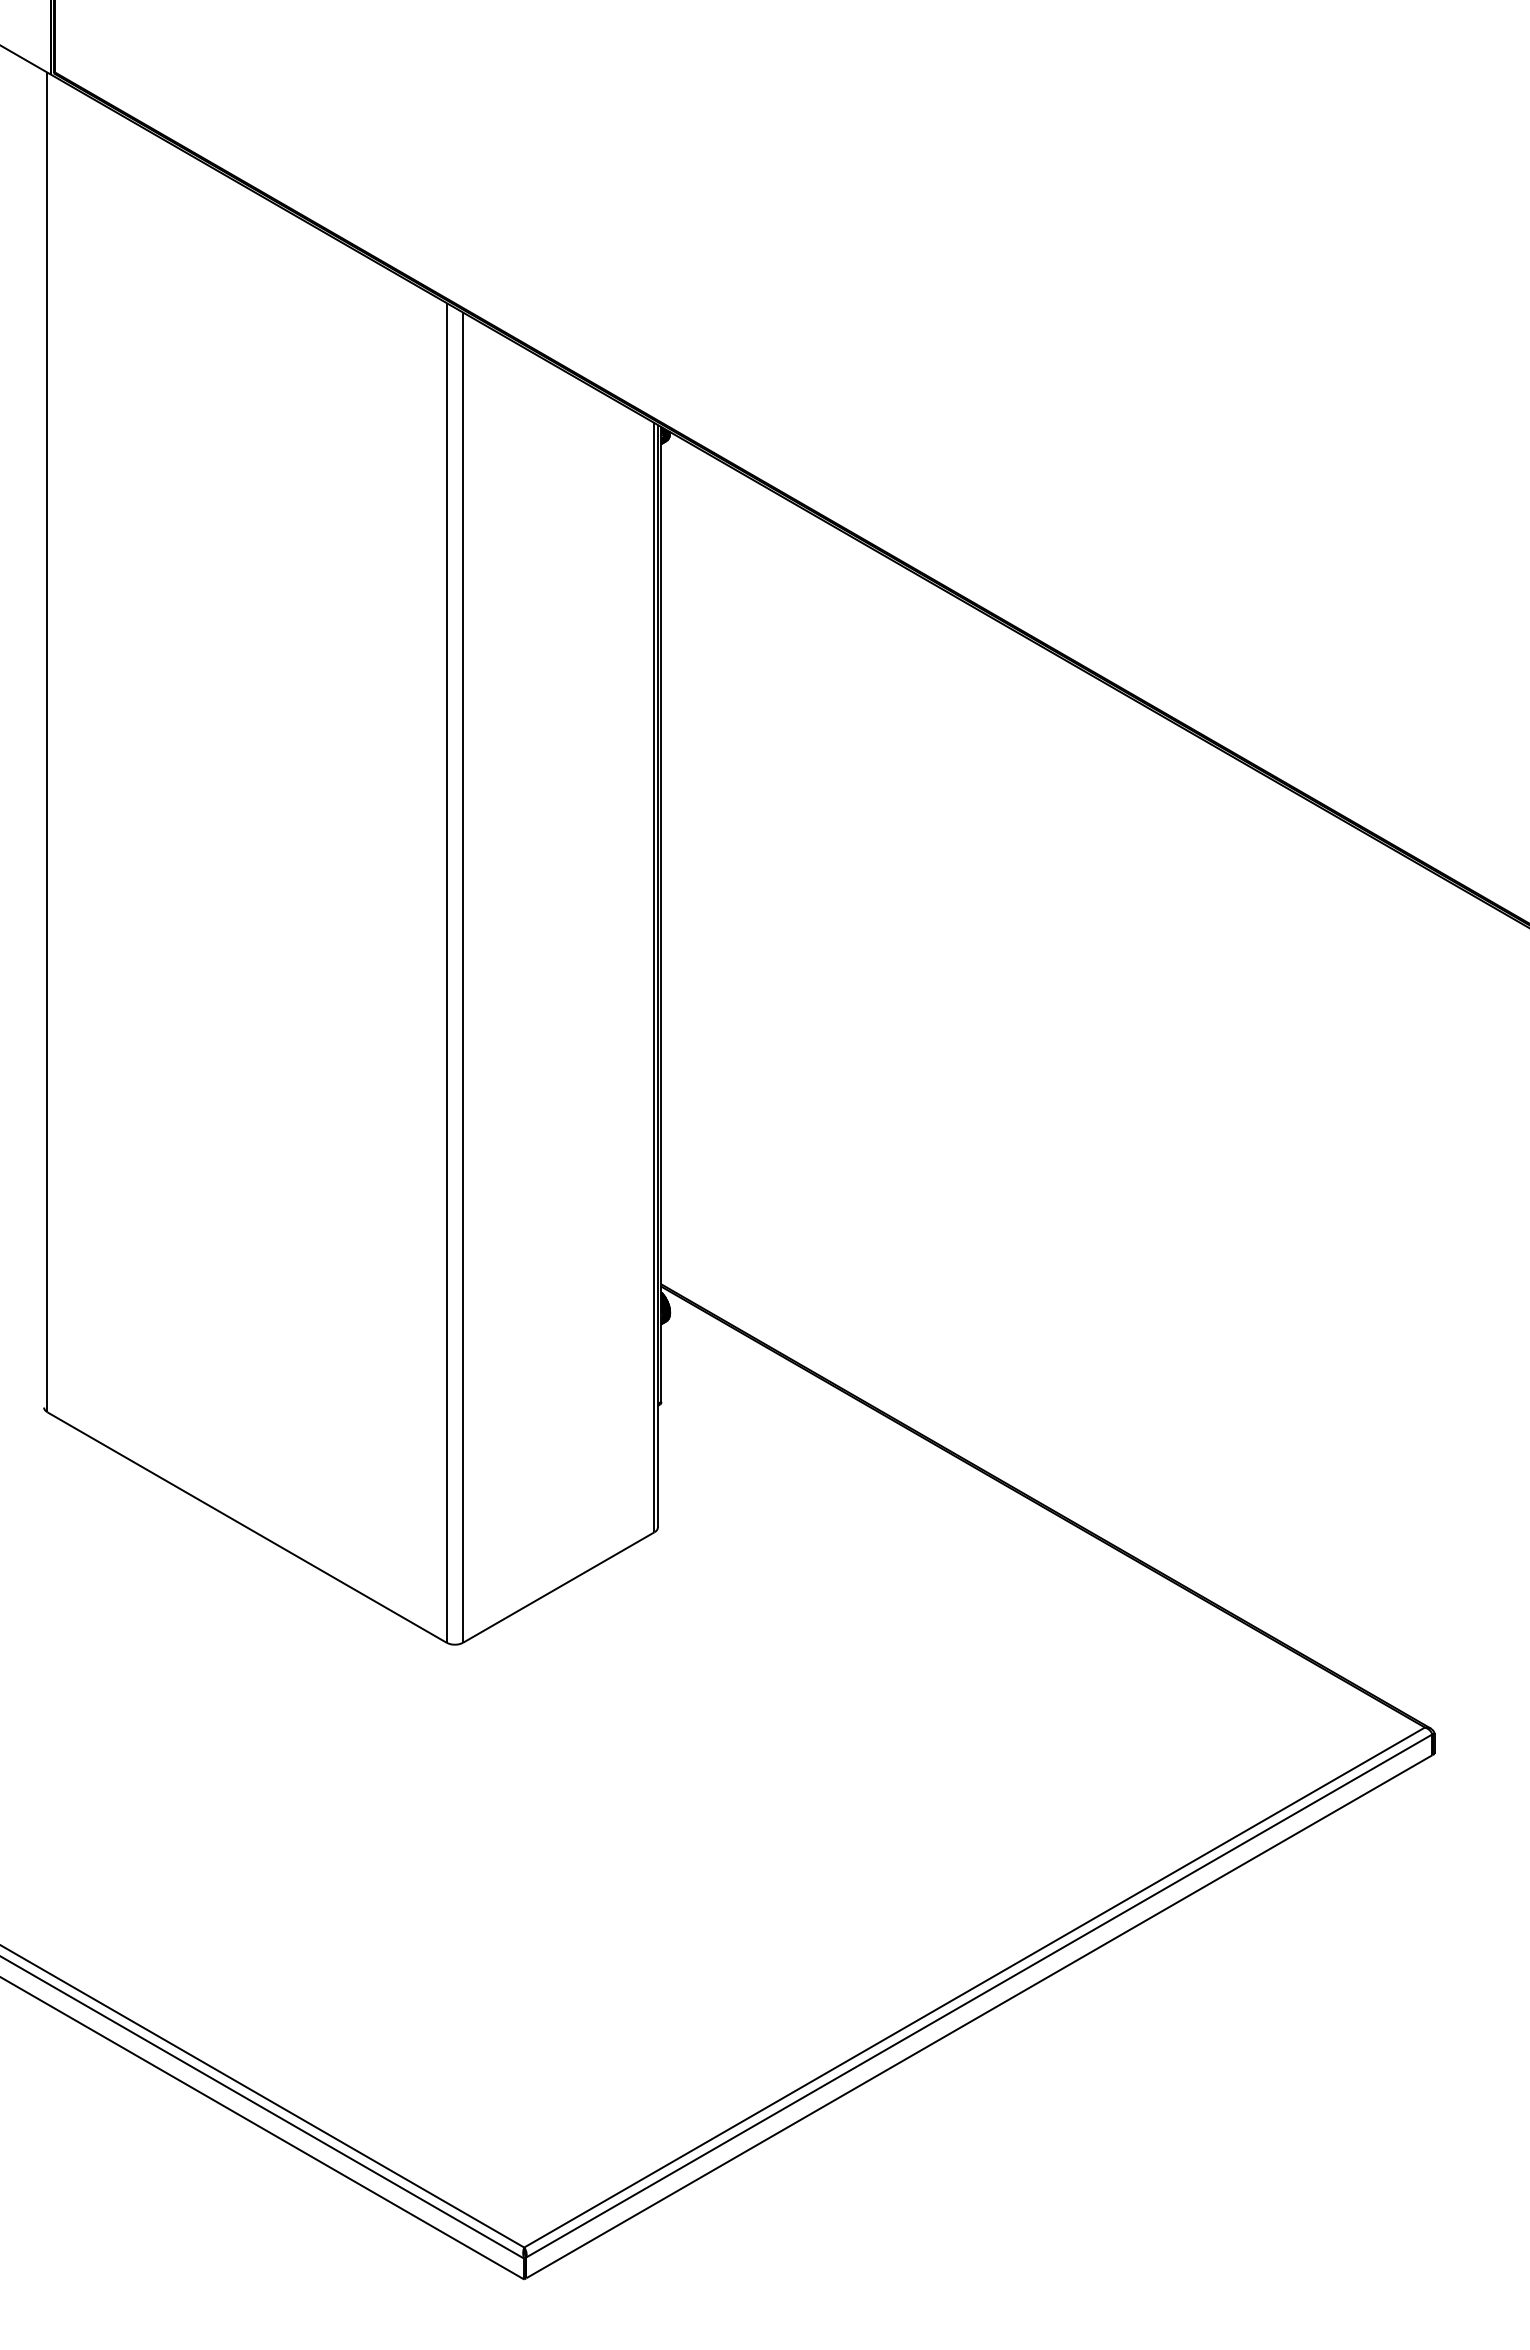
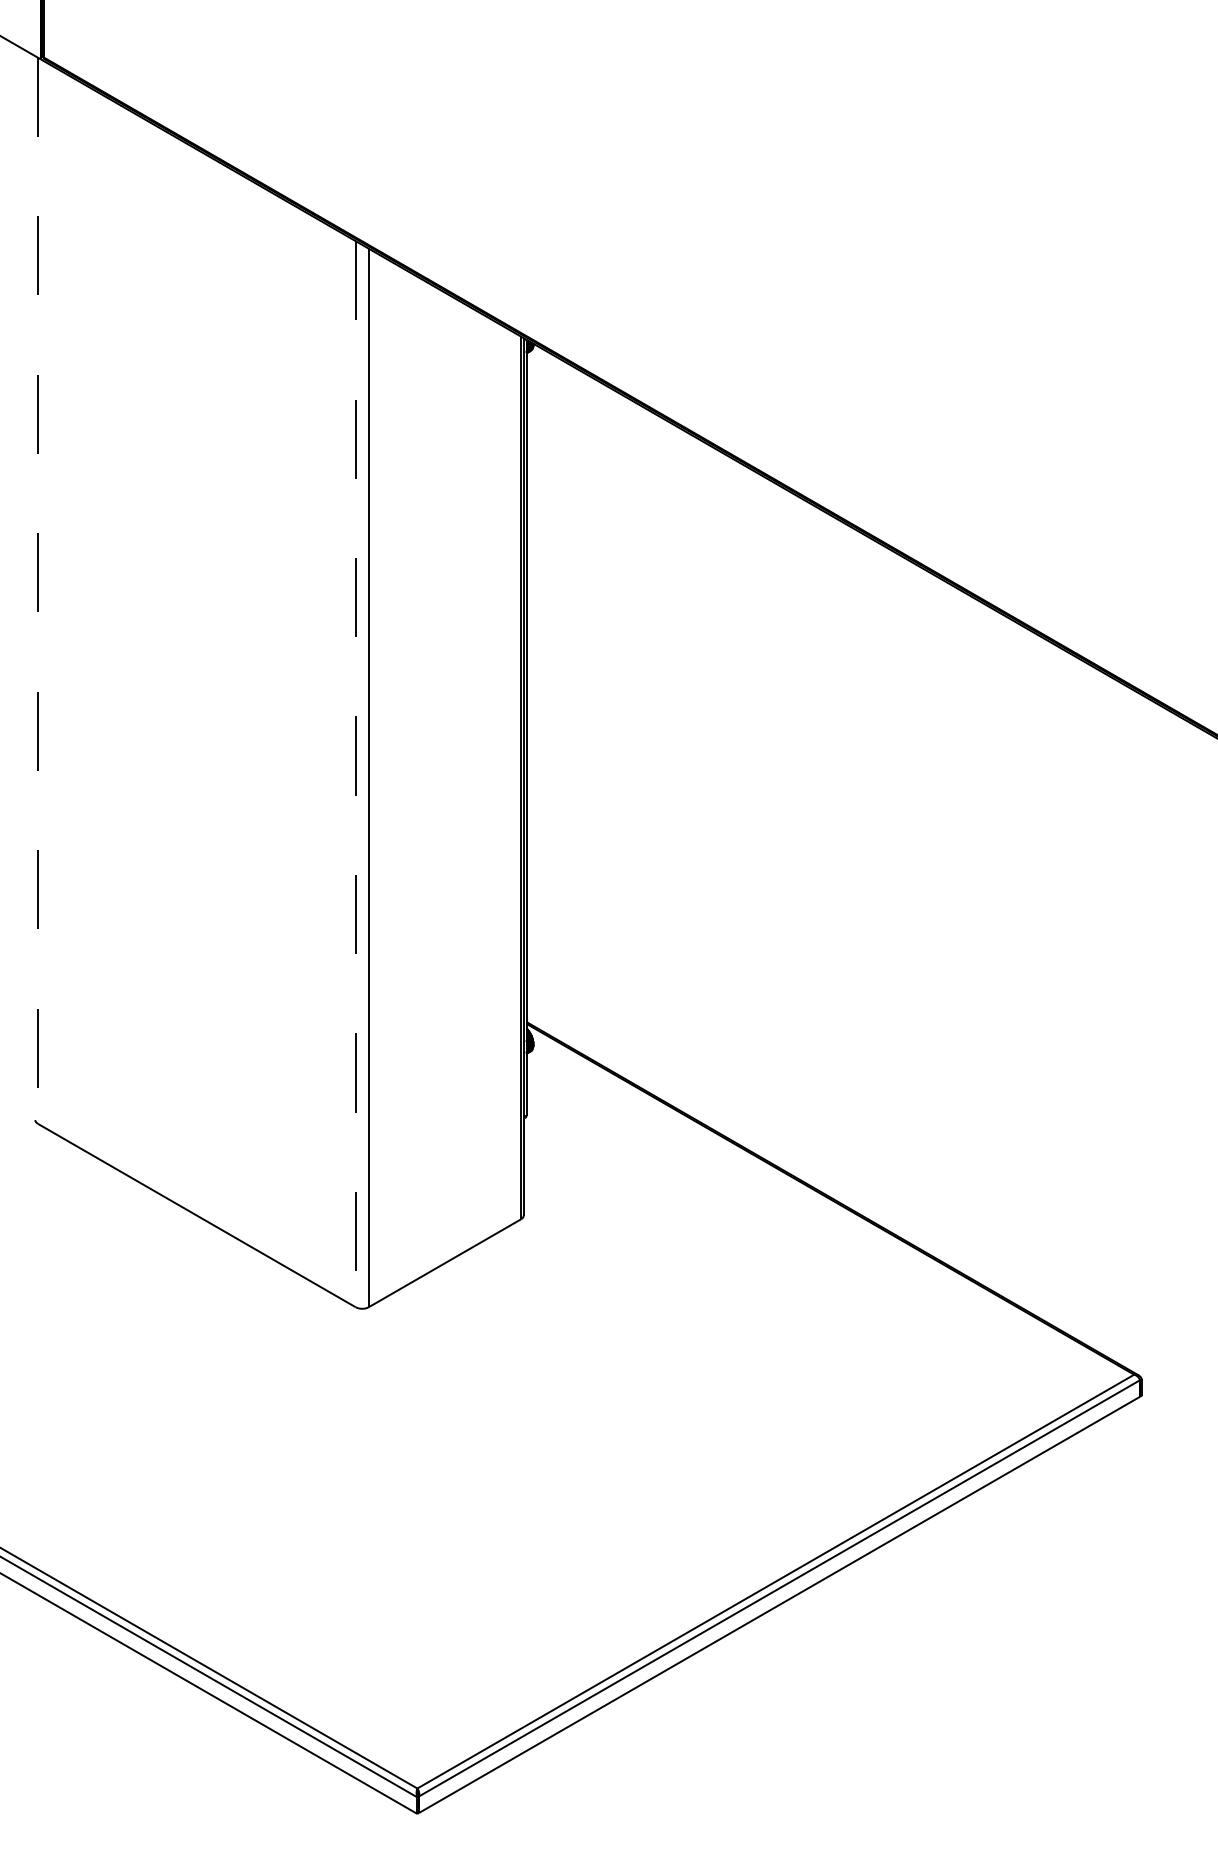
line: (47, 742) -> (38, 590), solid -> dashed
line: (446, 972) -> (355, 773), solid -> dashed

